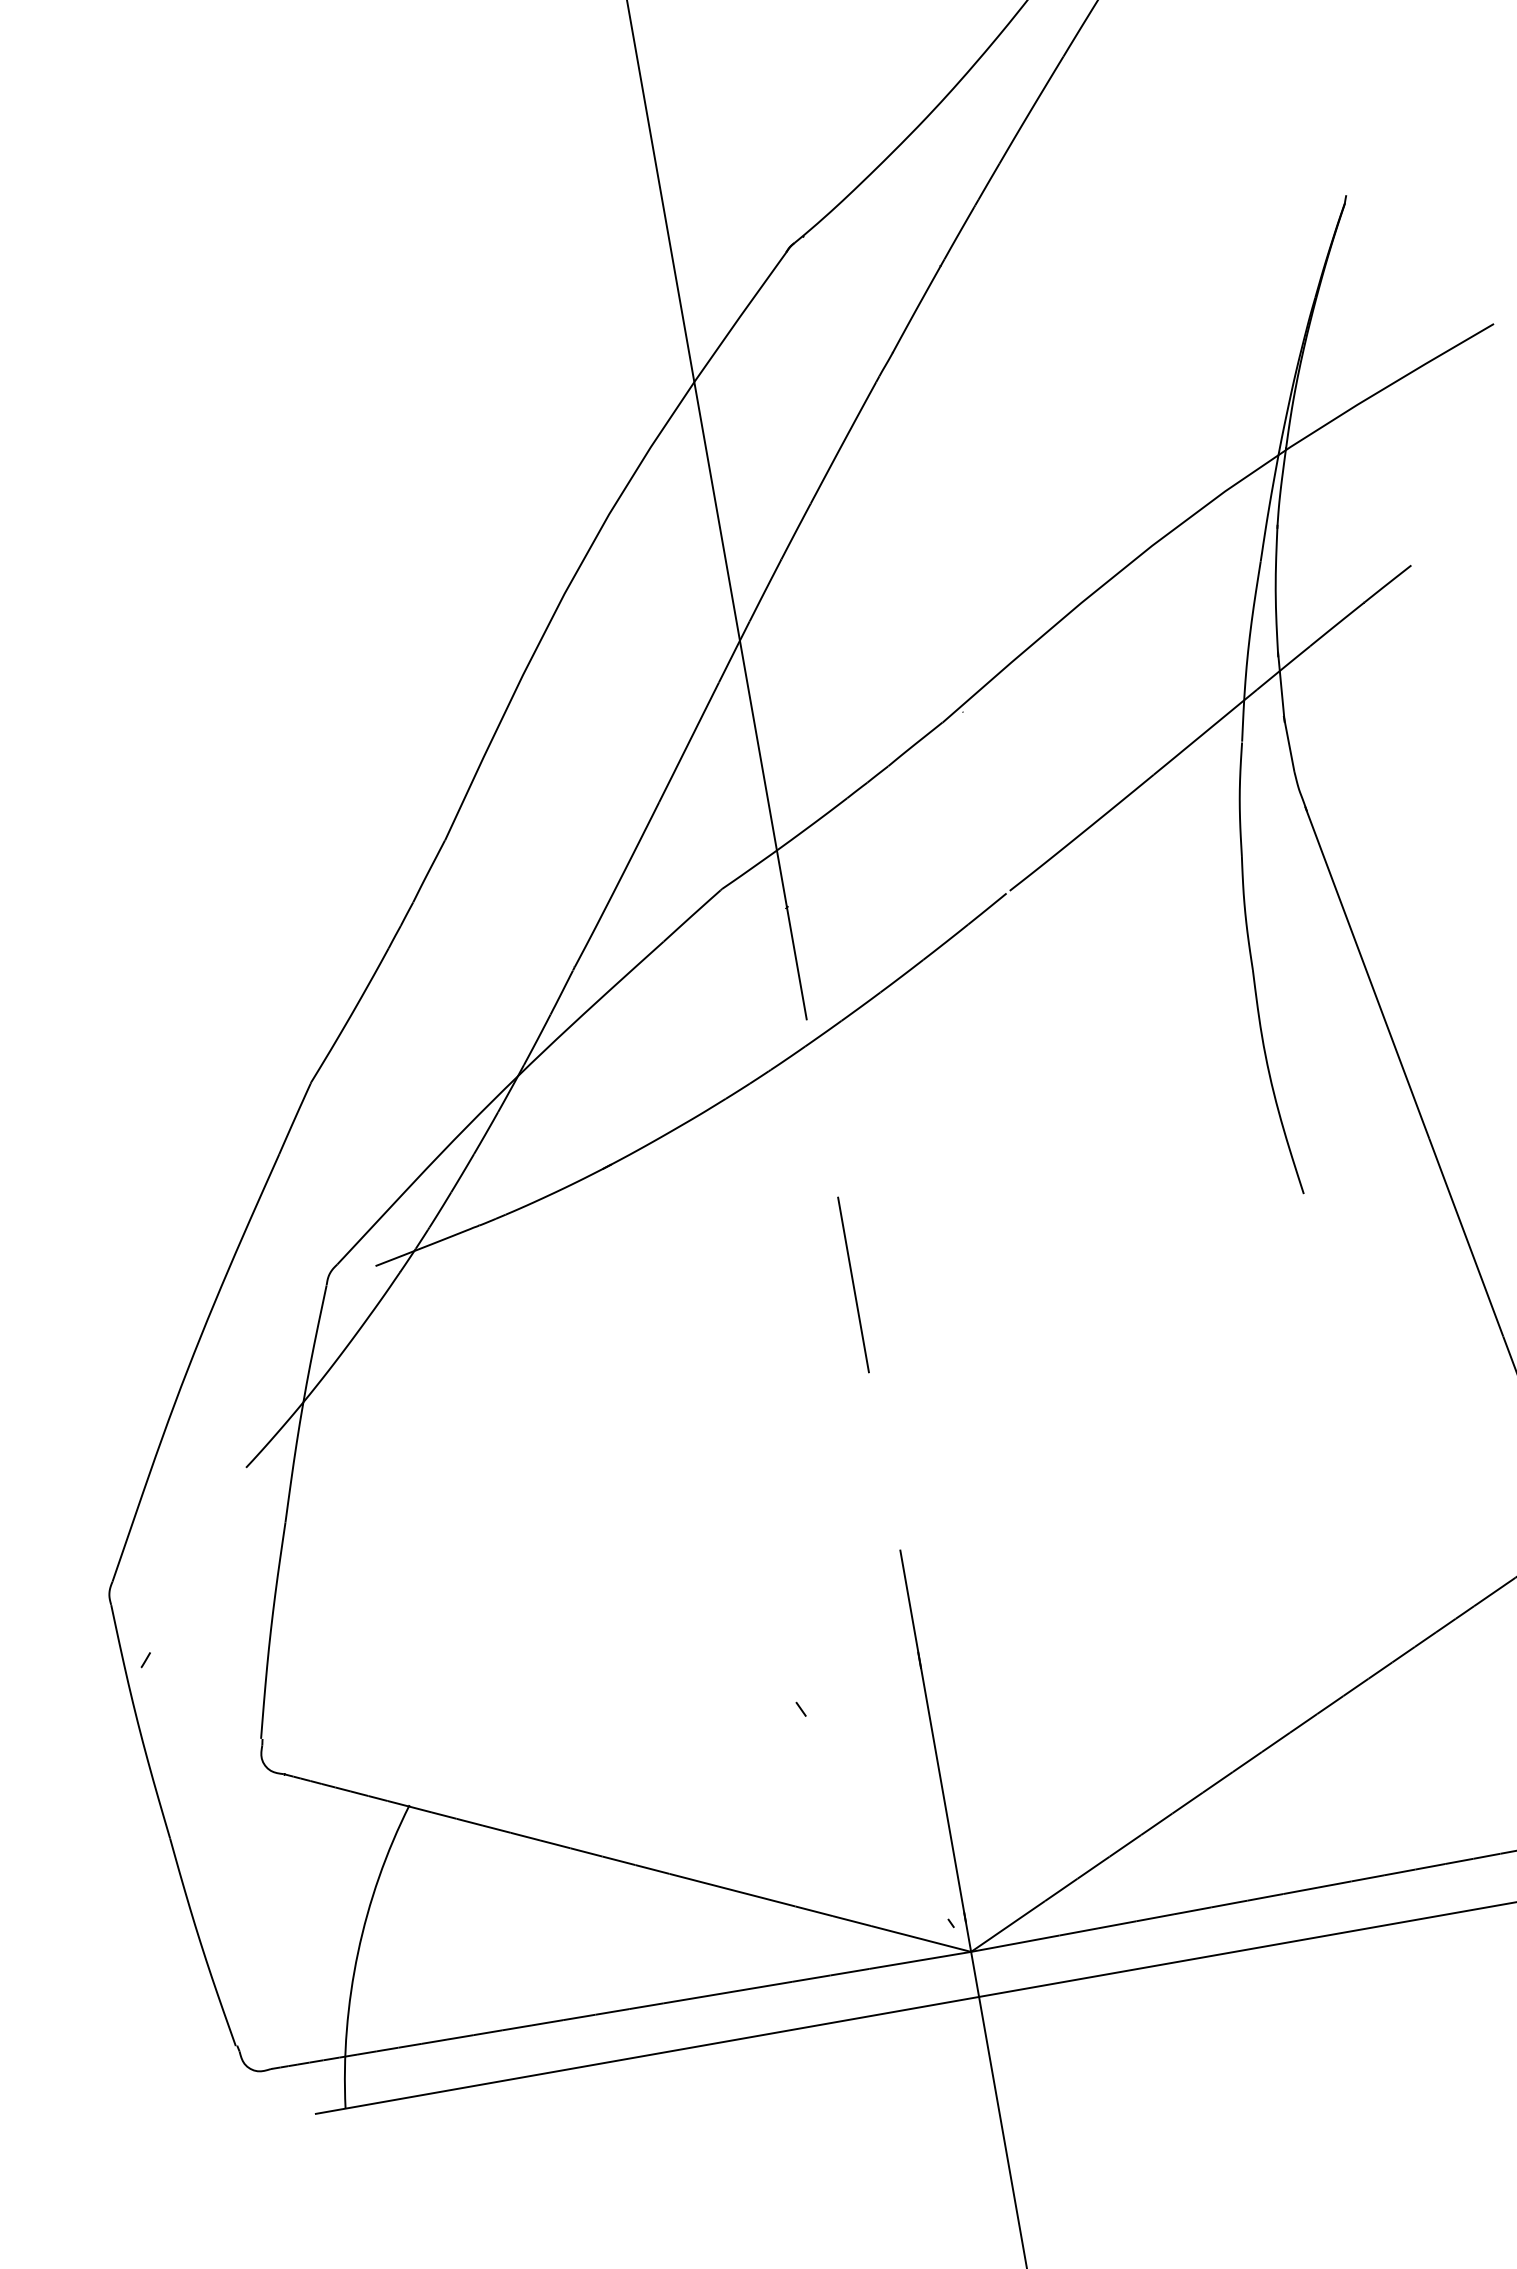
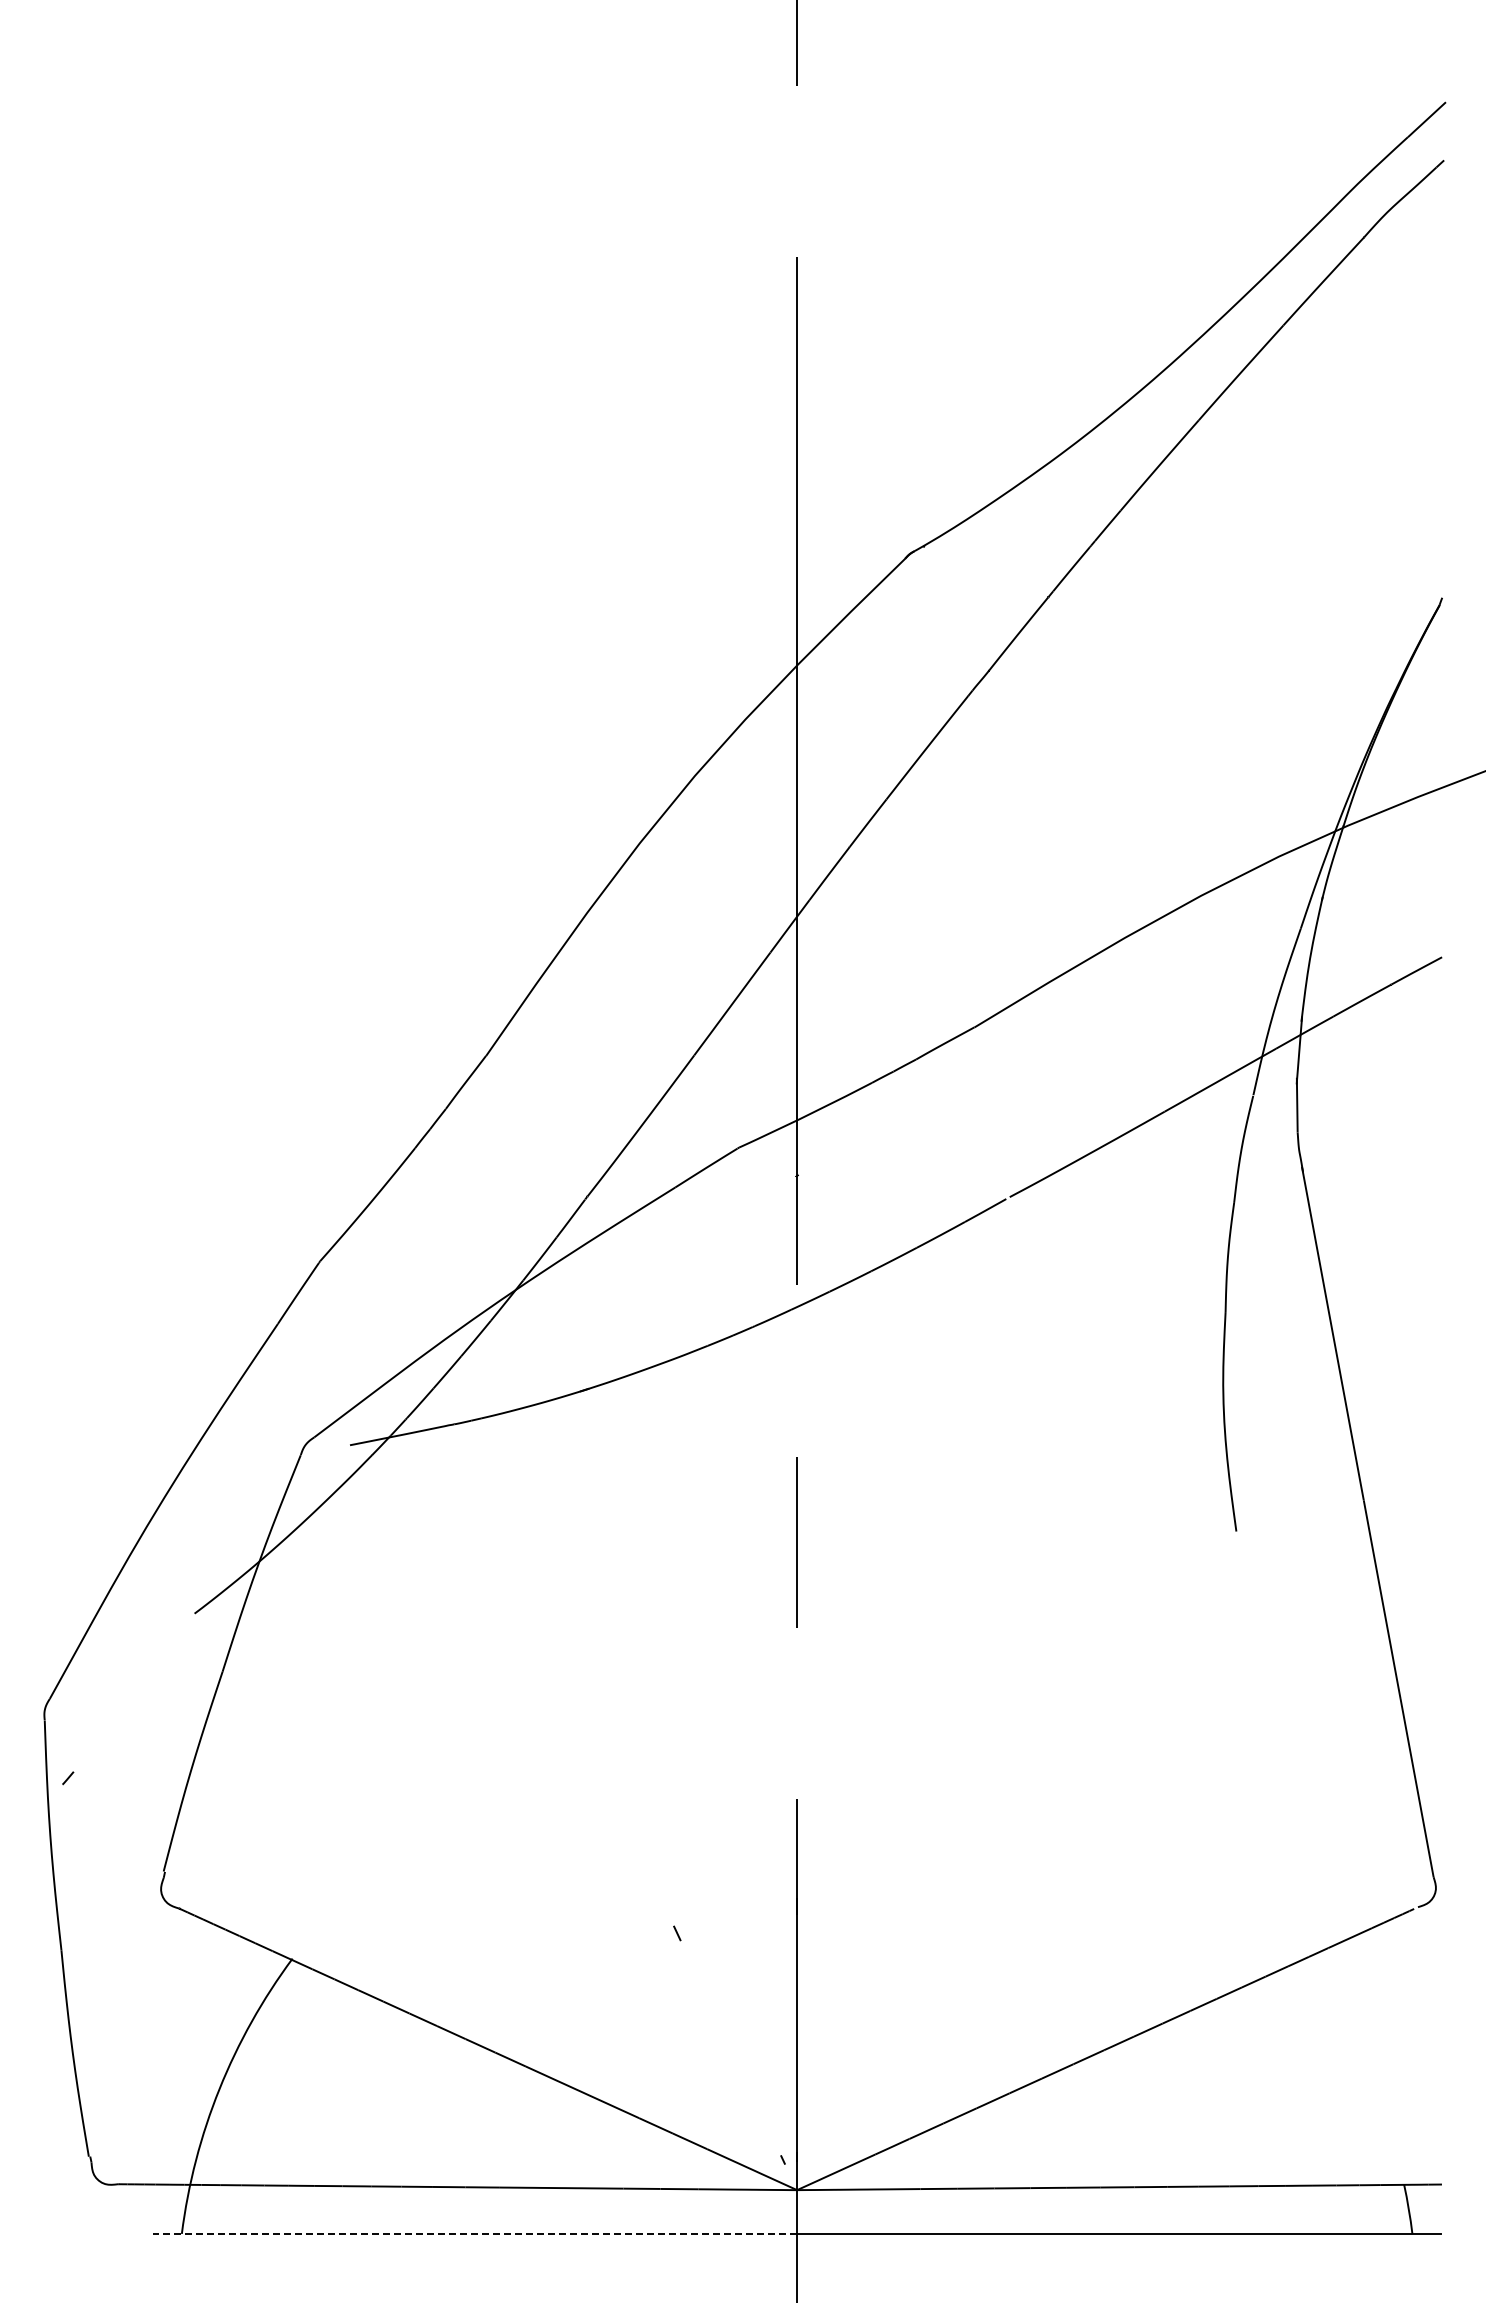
line: (646, 2055) -> (474, 2233), solid -> dashed

